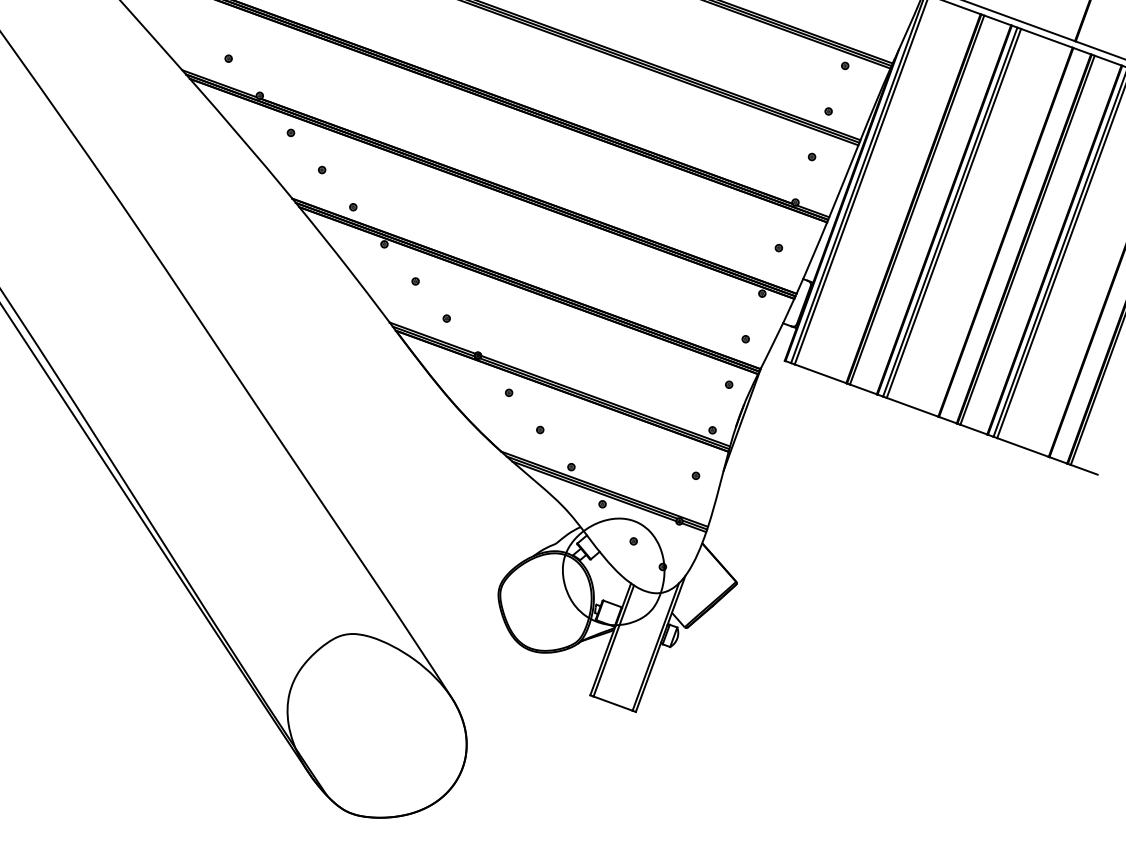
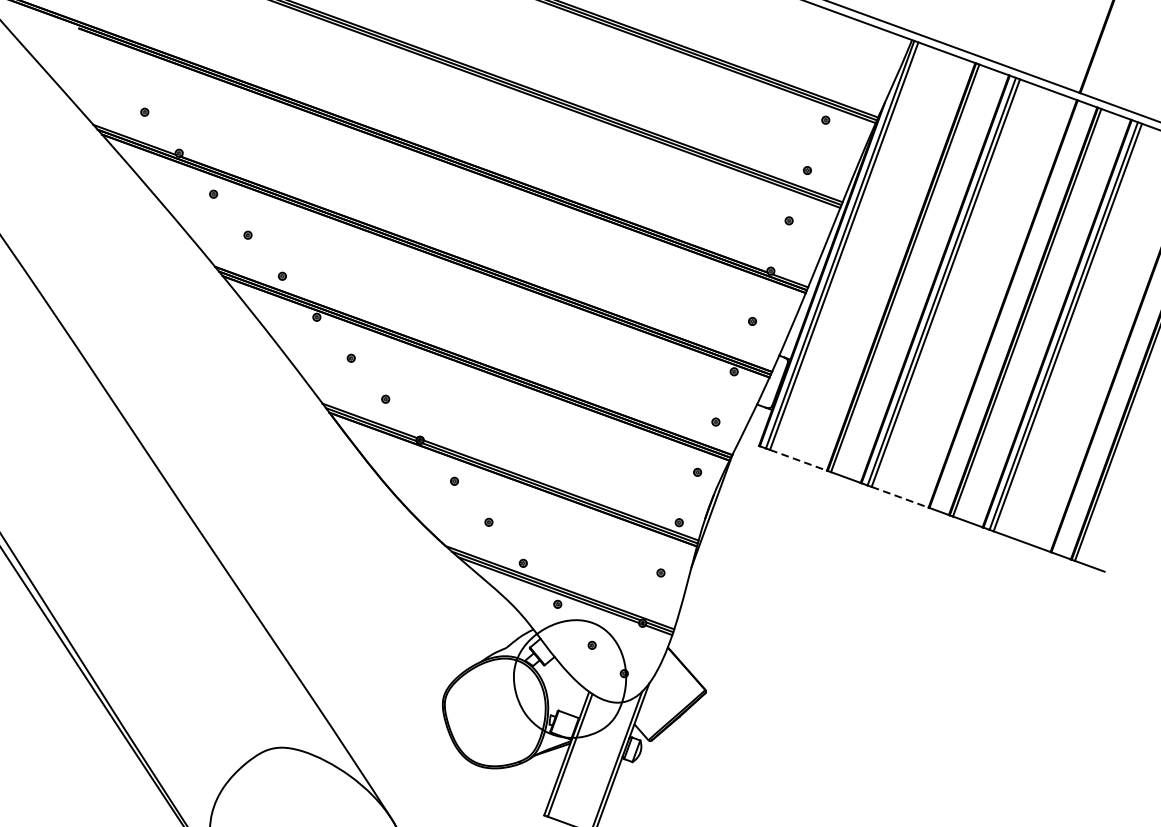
line: (821, 373) -> (799, 459), solid -> dashed
line: (913, 407) -> (901, 497), solid -> dashed

